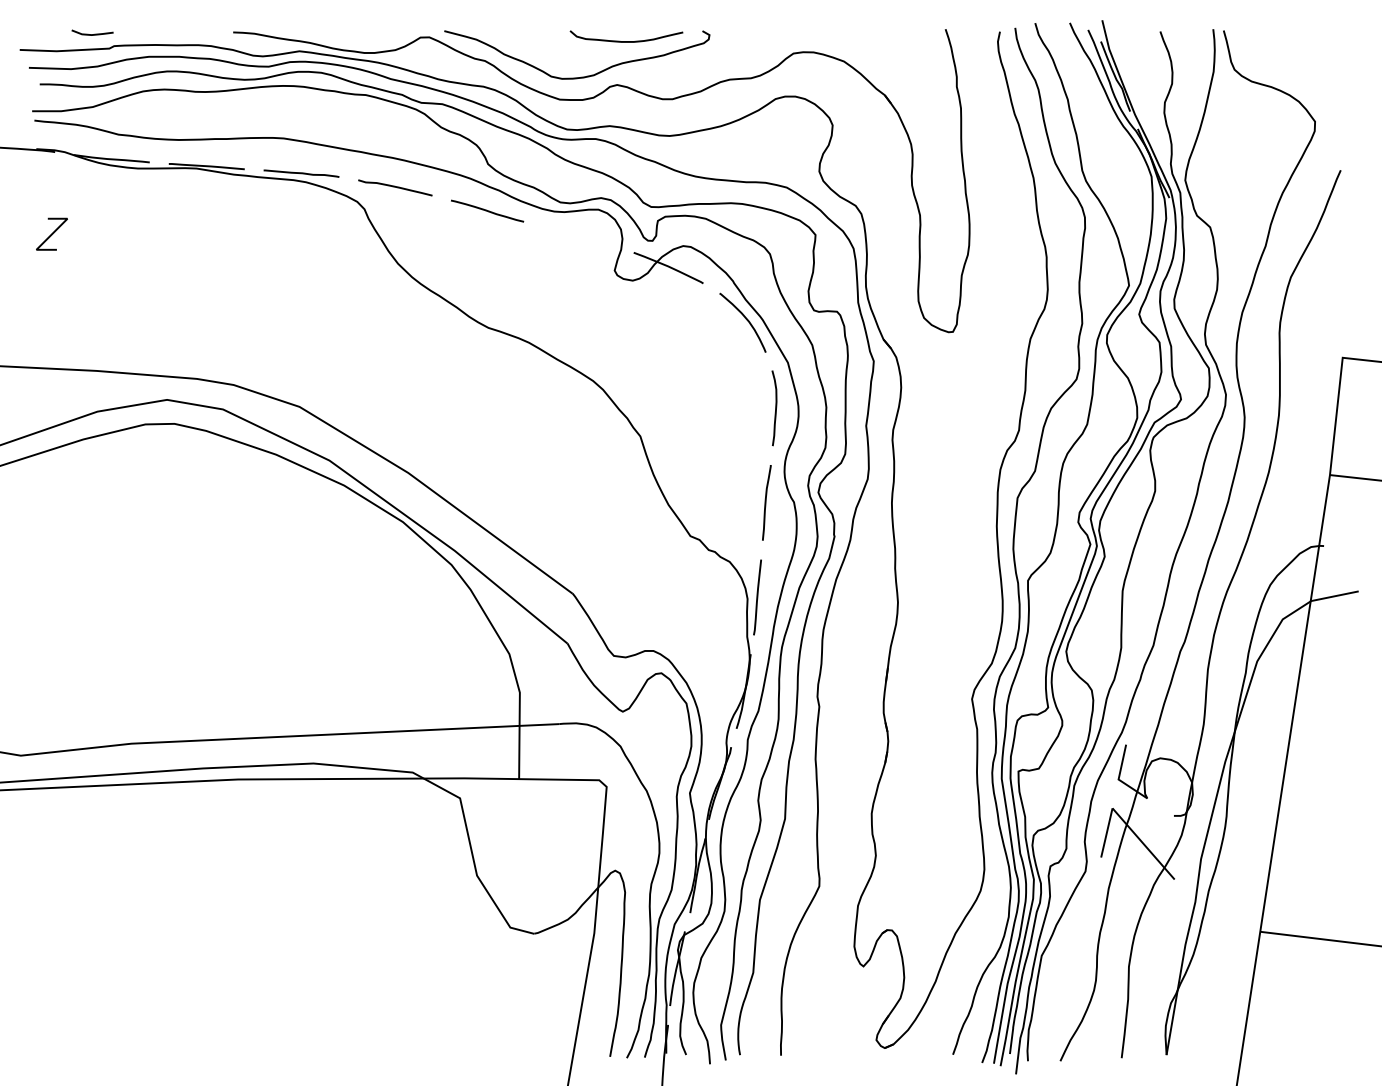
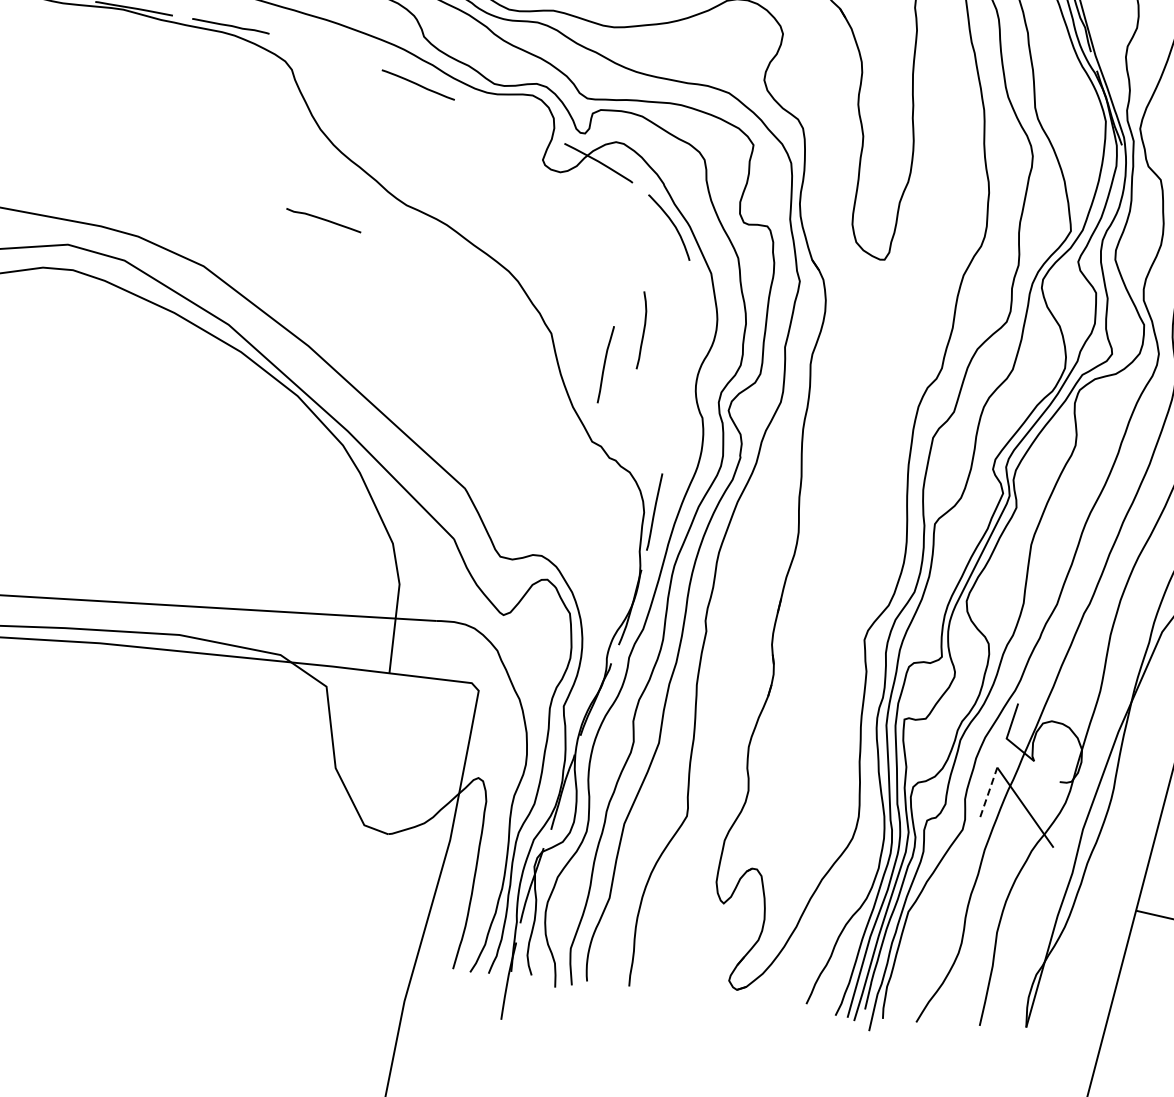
curve: (395, 187) -> (323, 220), moved
curve: (775, 408) -> (643, 330), moved
curve: (766, 502) -> (605, 364), moved
line: (1106, 832) -> (988, 791), solid -> dashed

